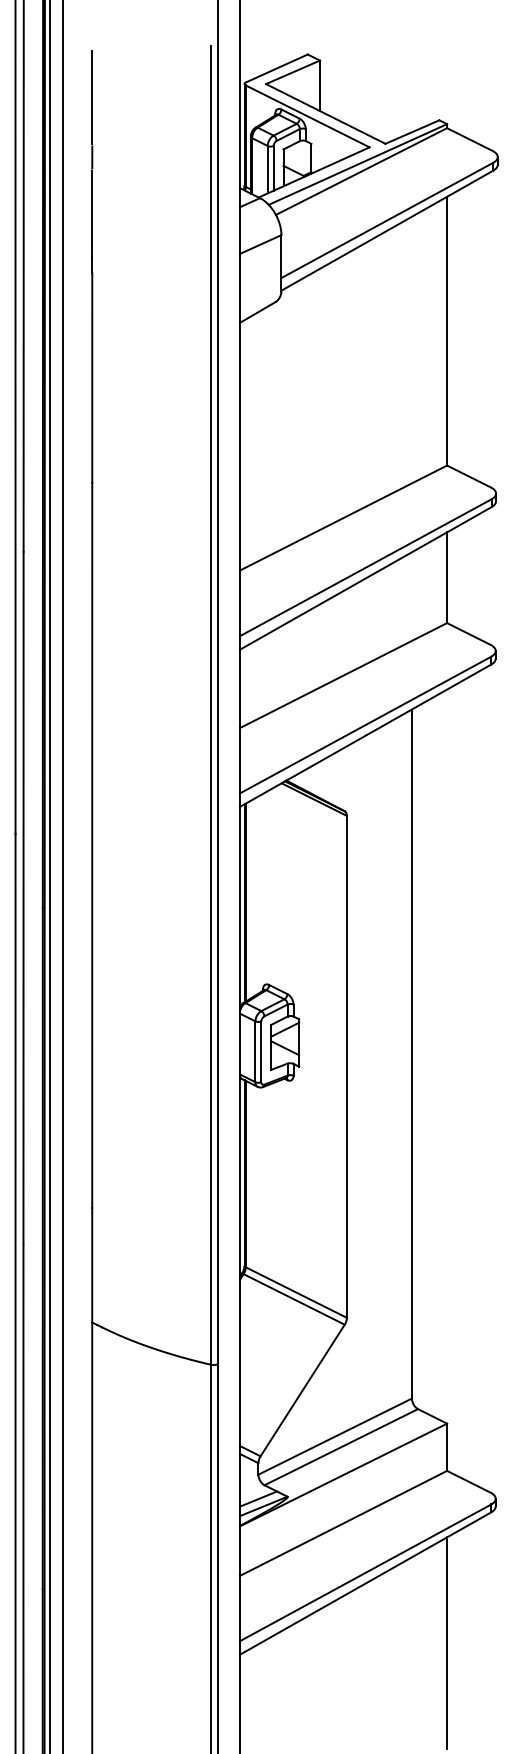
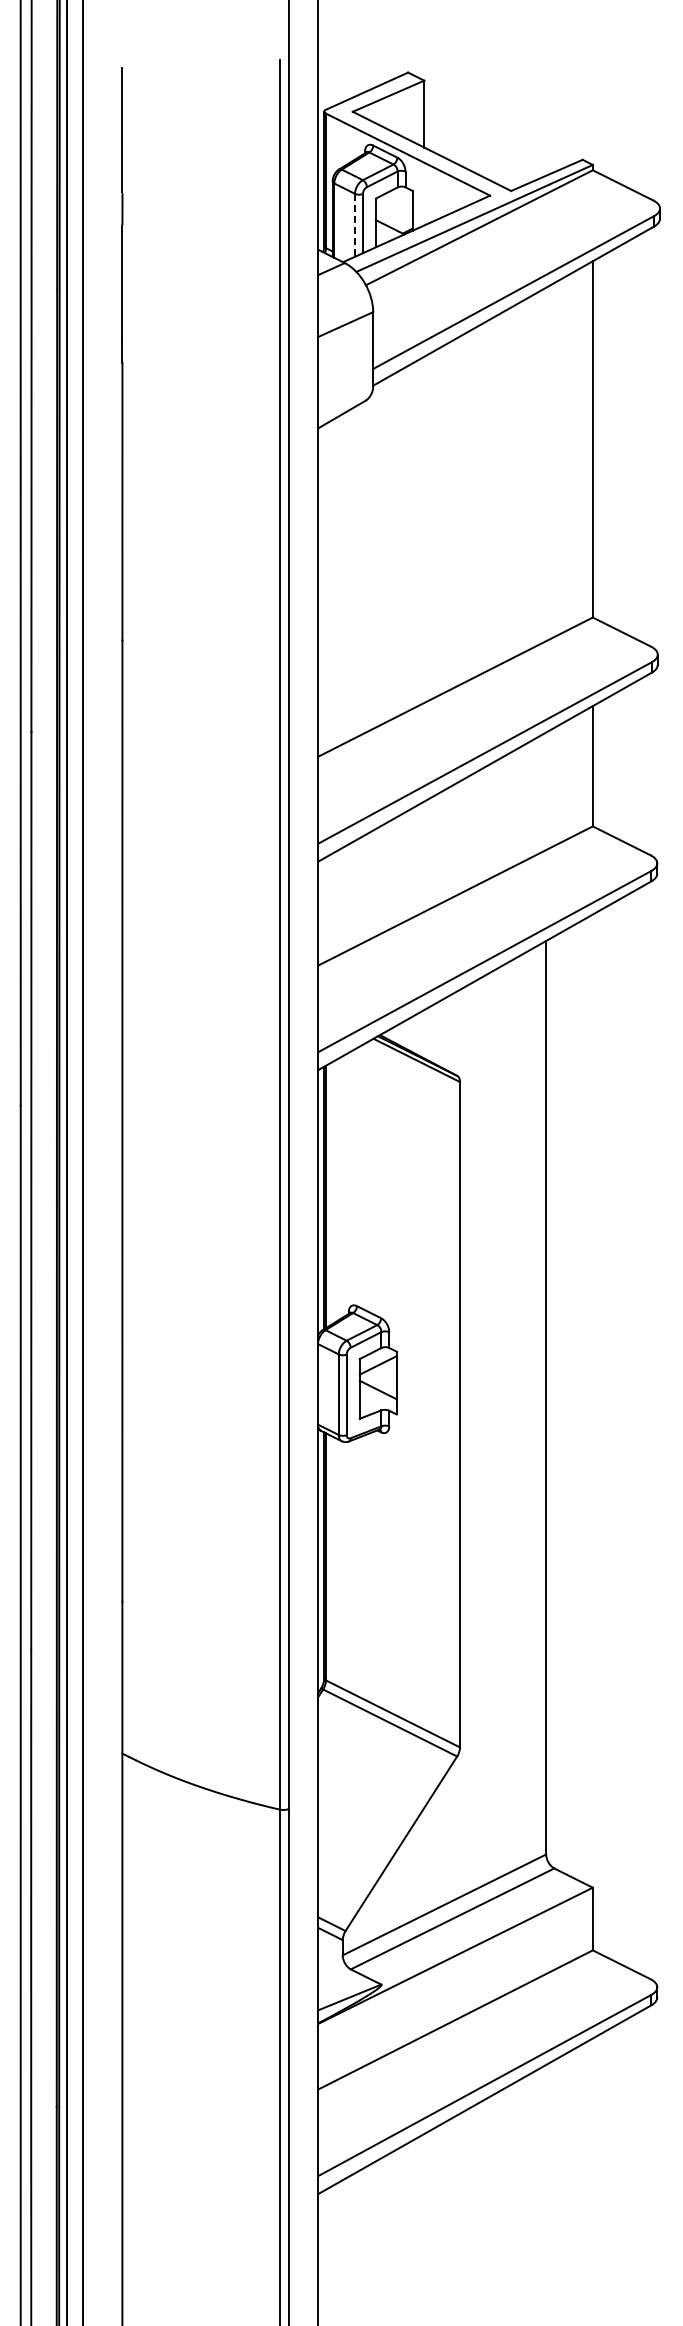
line: (268, 169) -> (355, 225), solid -> dashed
line: (258, 1498) -> (342, 1987), removed
line: (446, 1642) -> (592, 2178), removed

